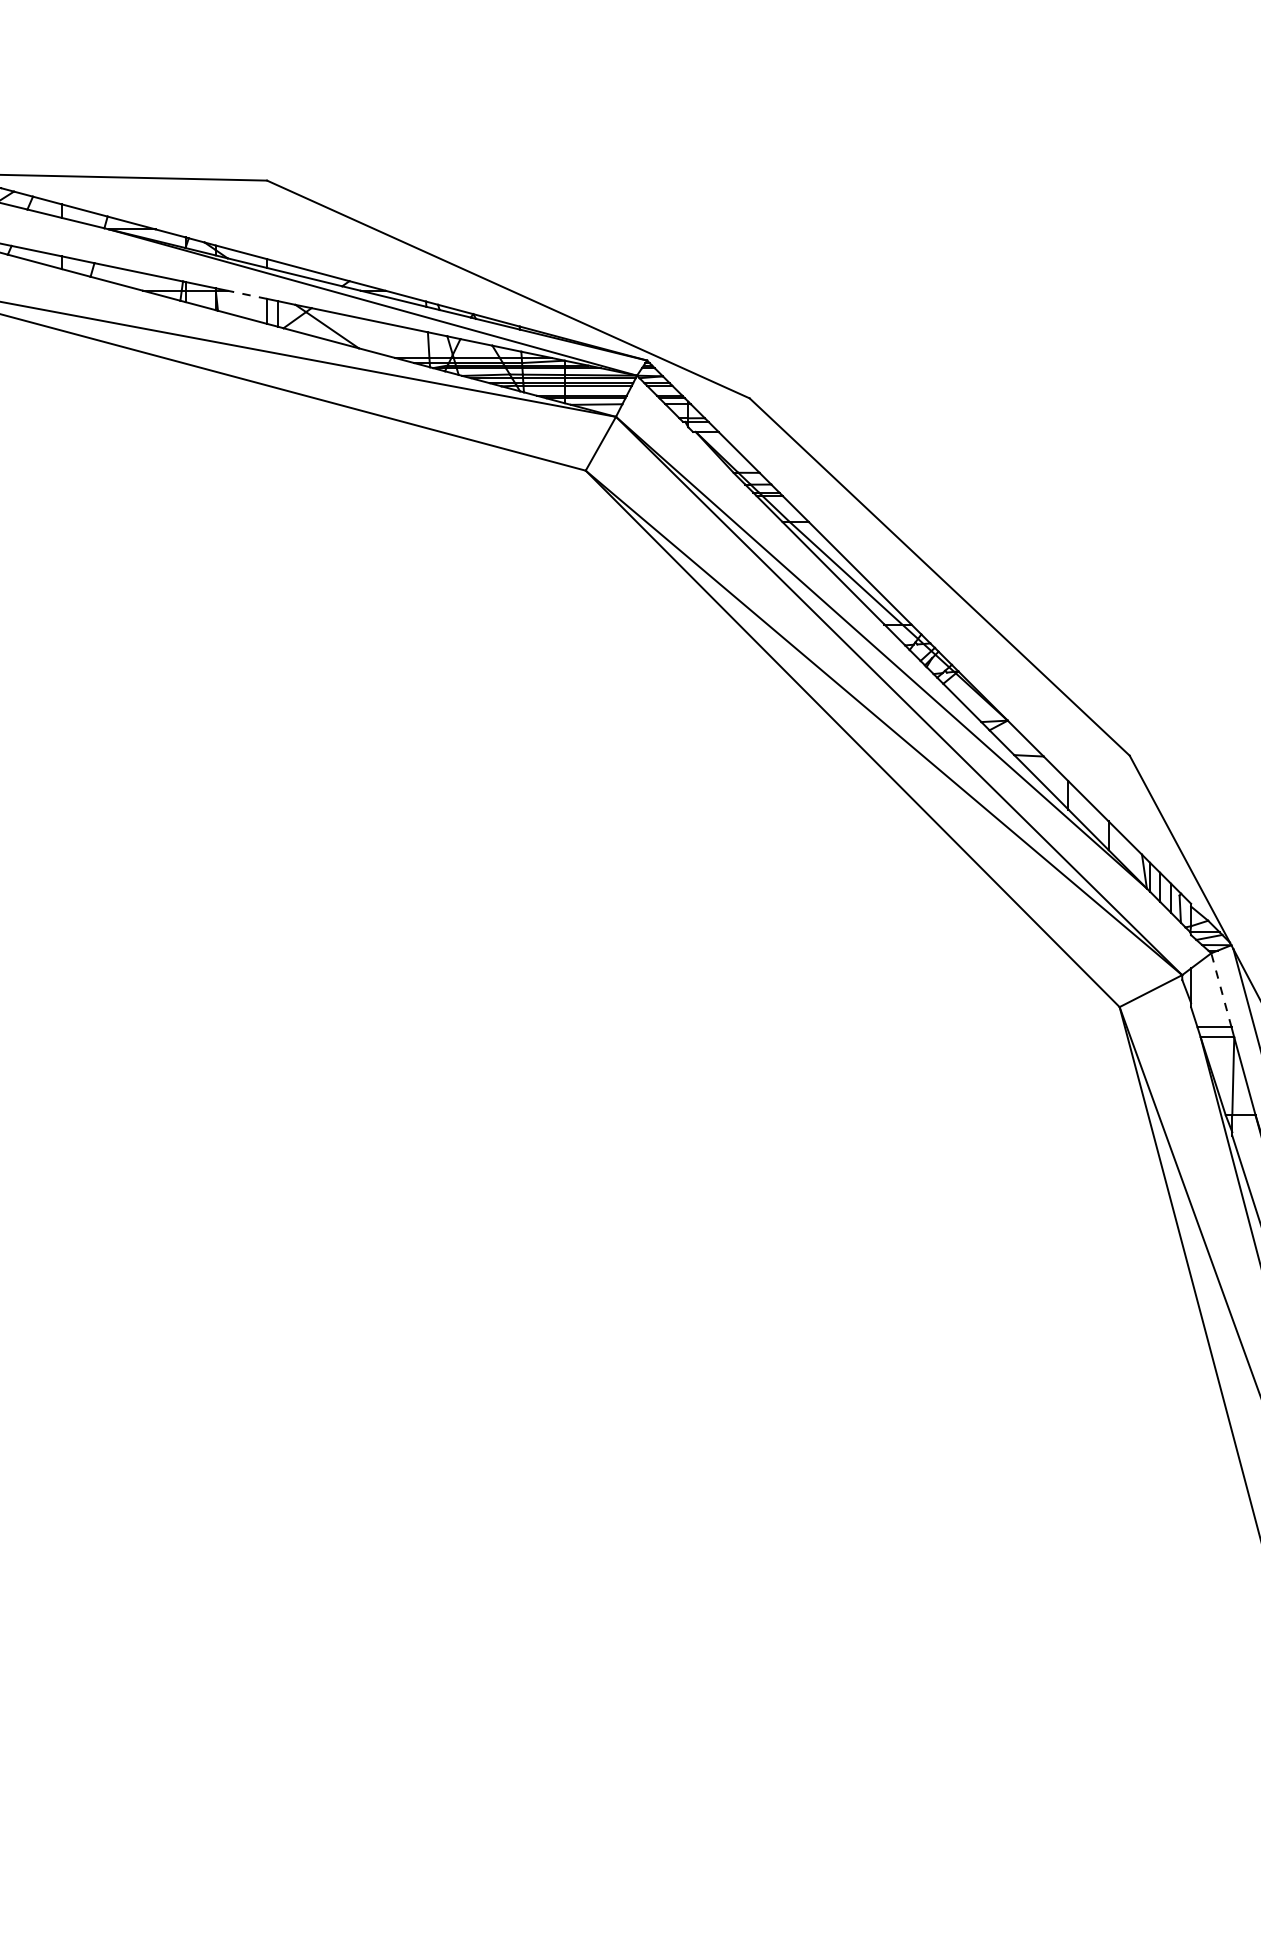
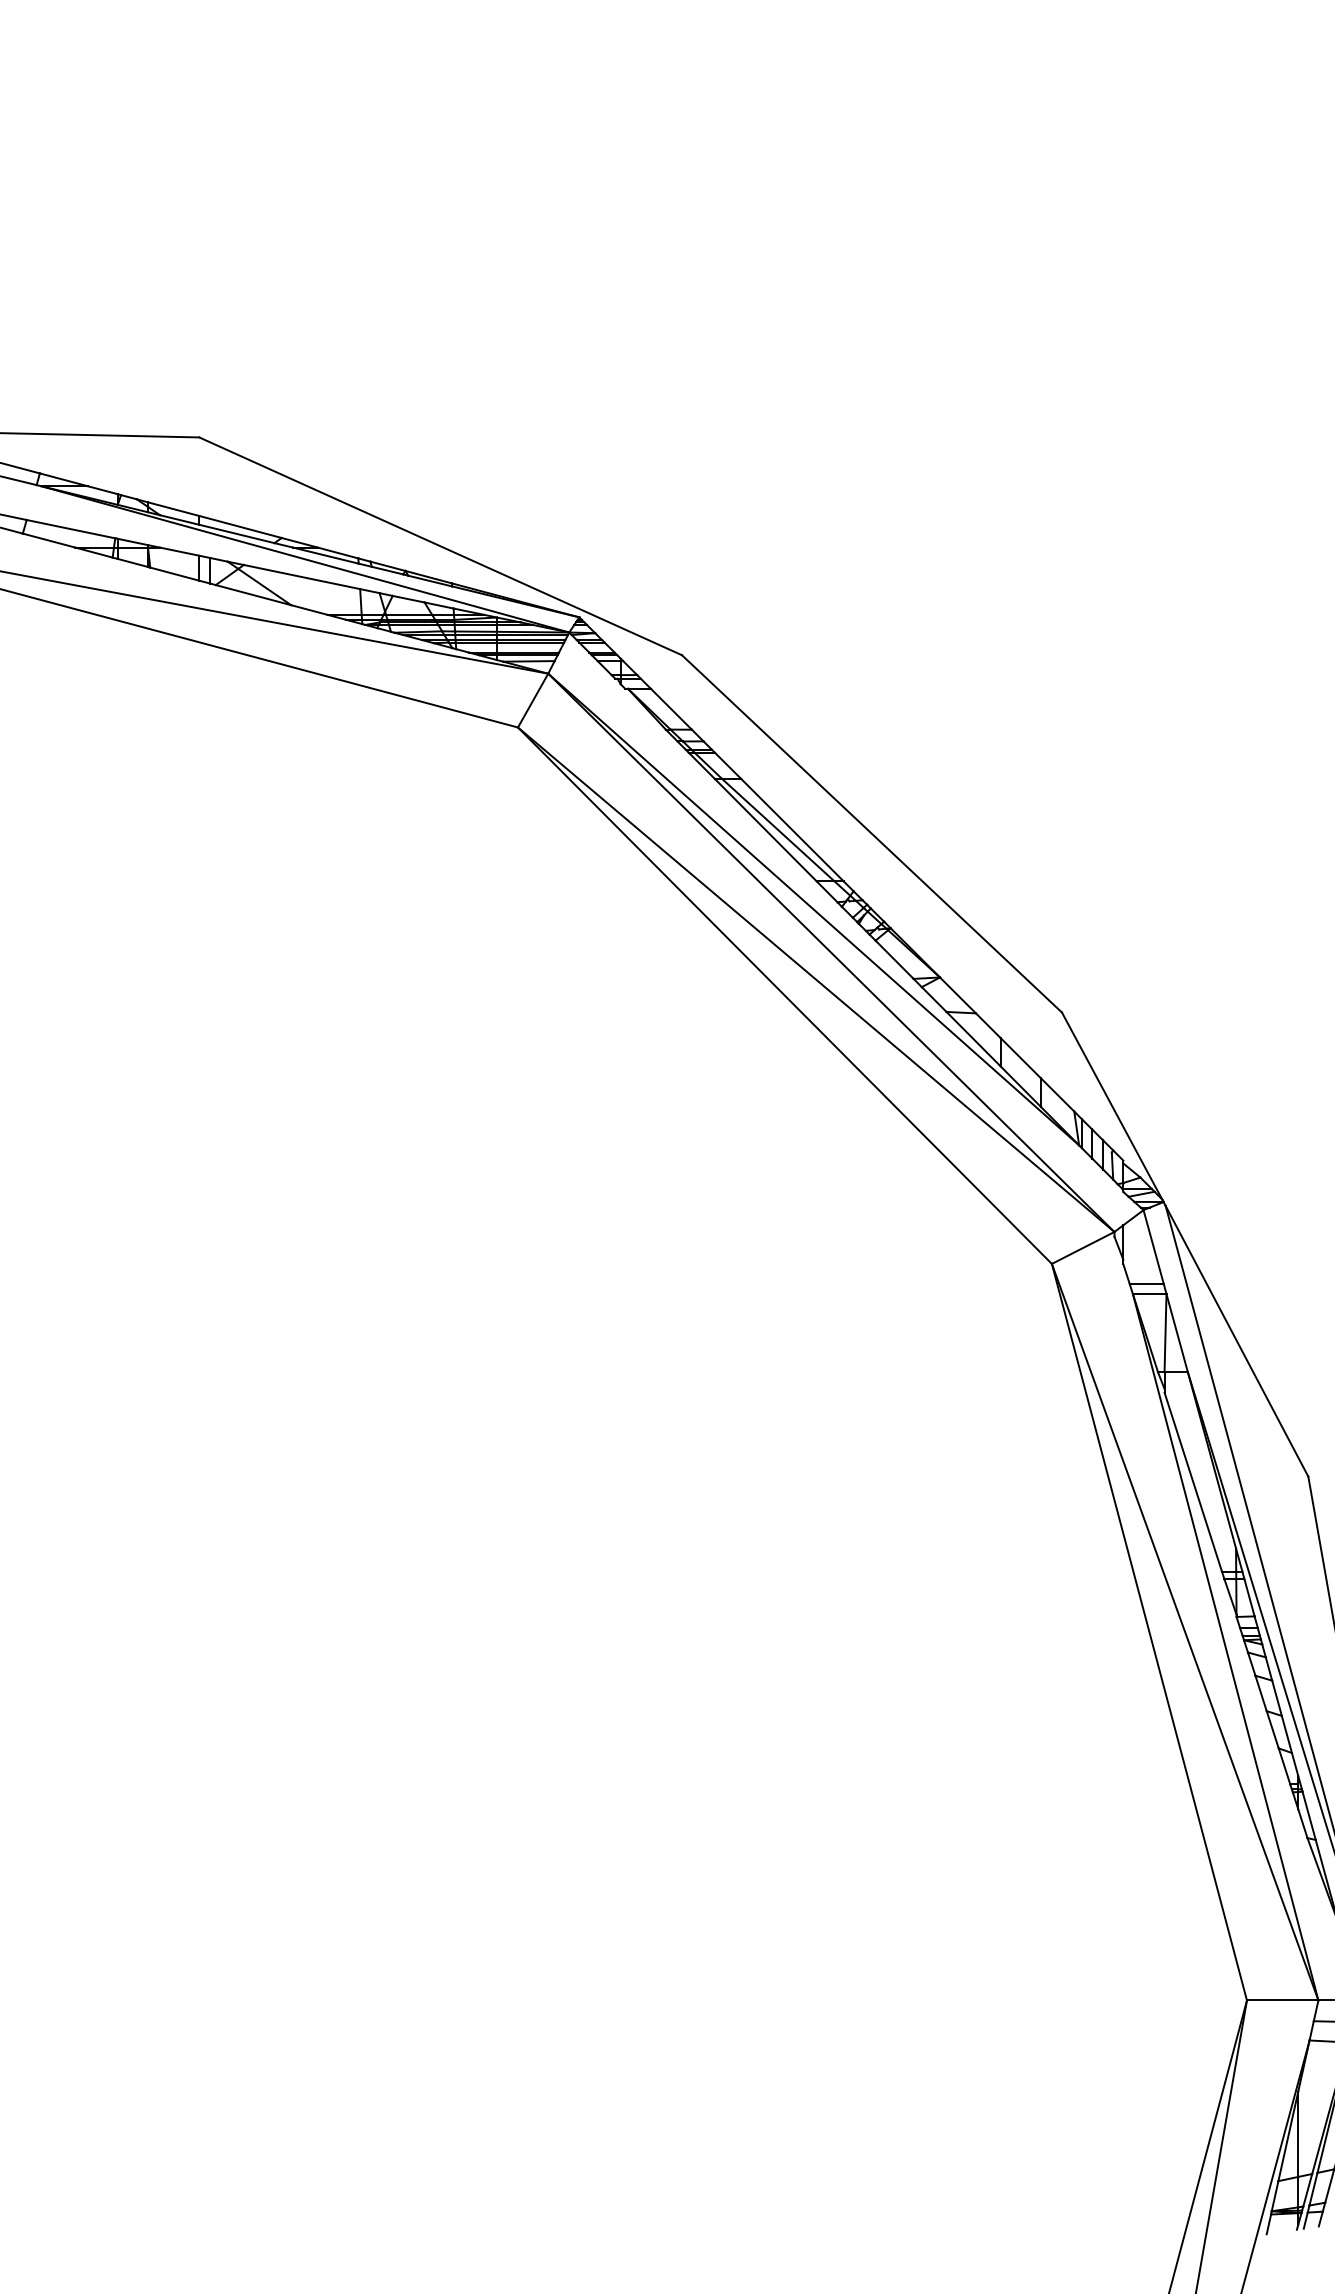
line: (247, 294) -> (179, 551), dashed -> solid
line: (1221, 989) -> (1153, 1246), dashed -> solid

